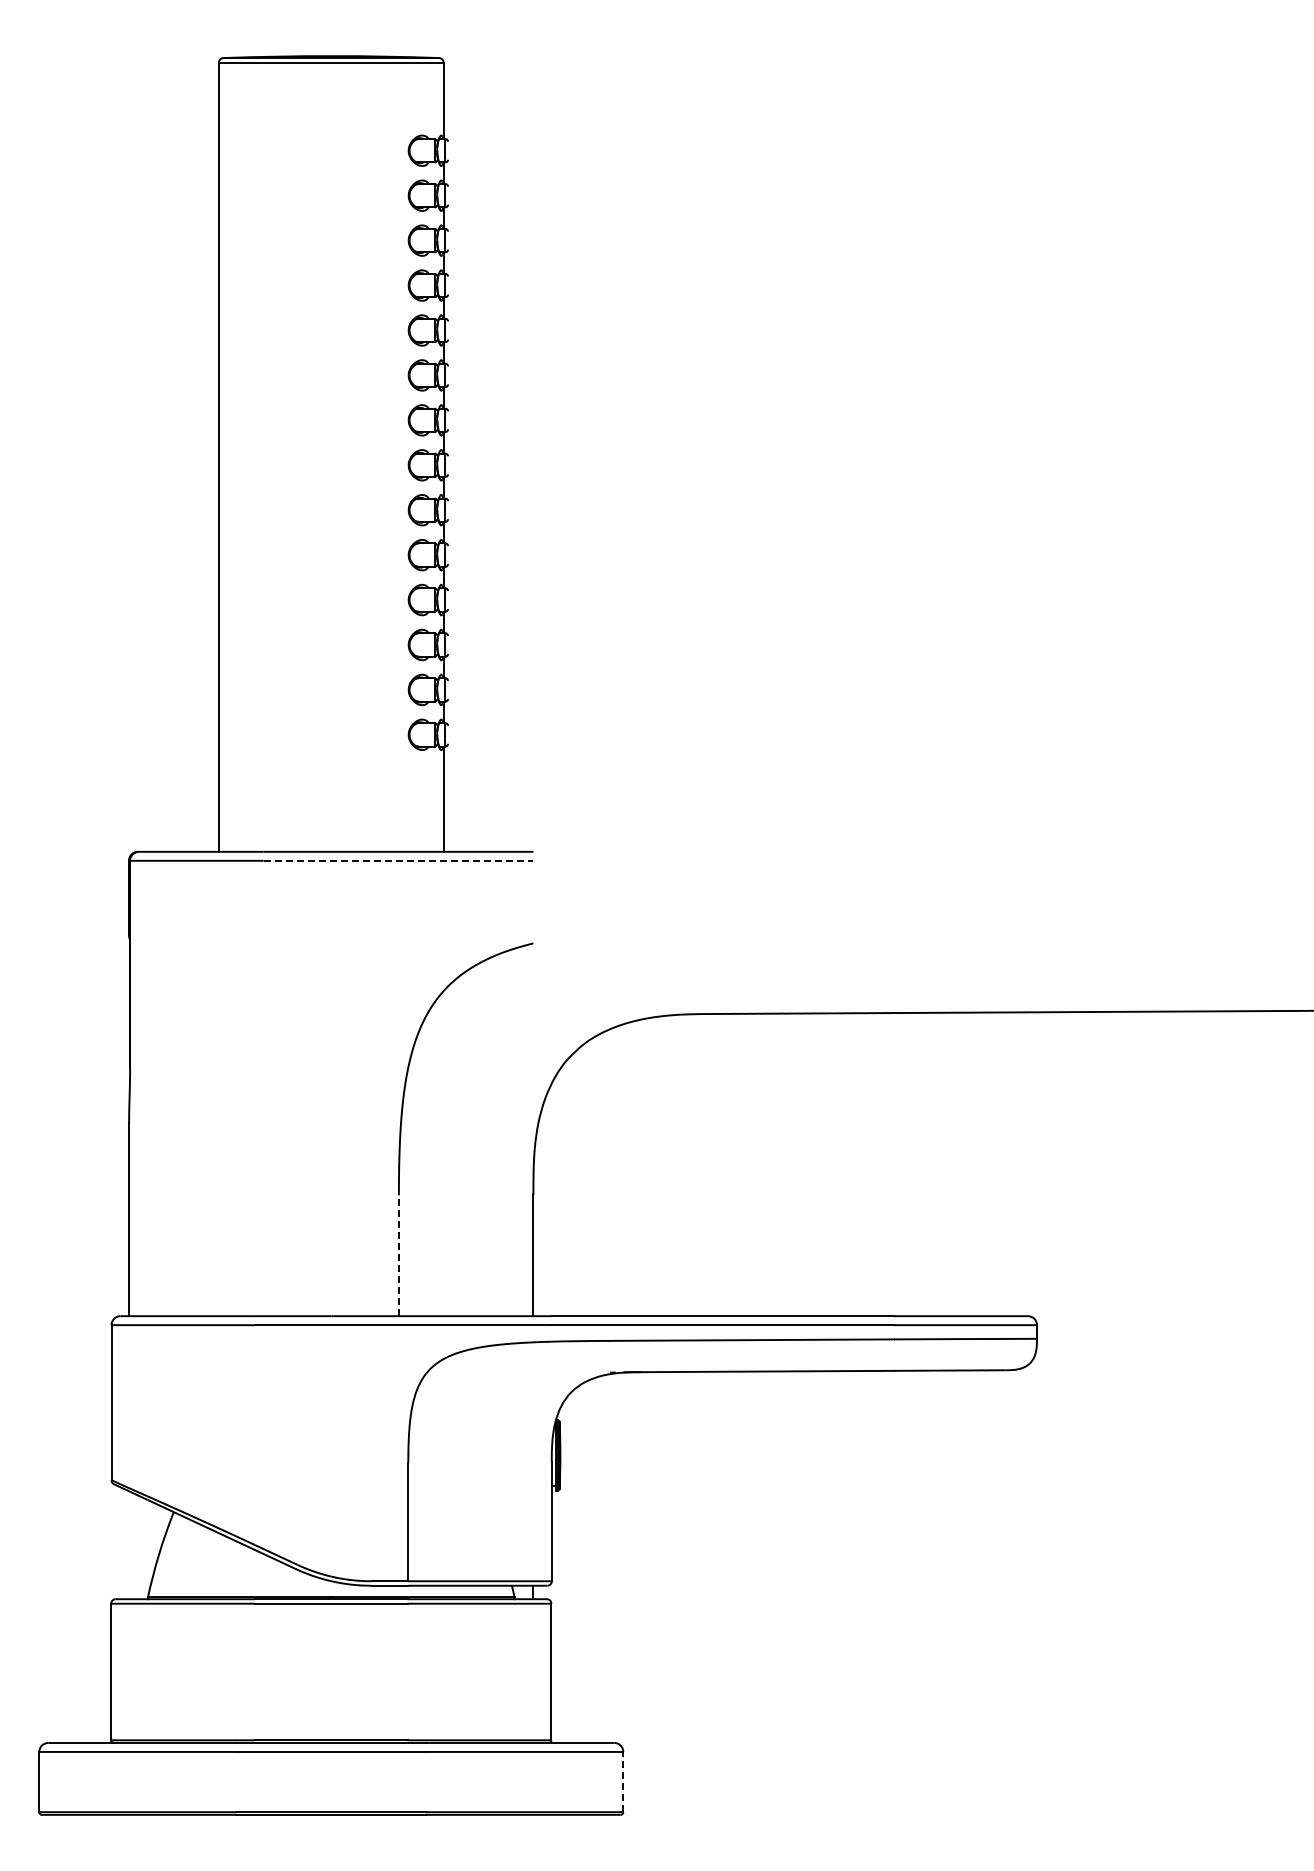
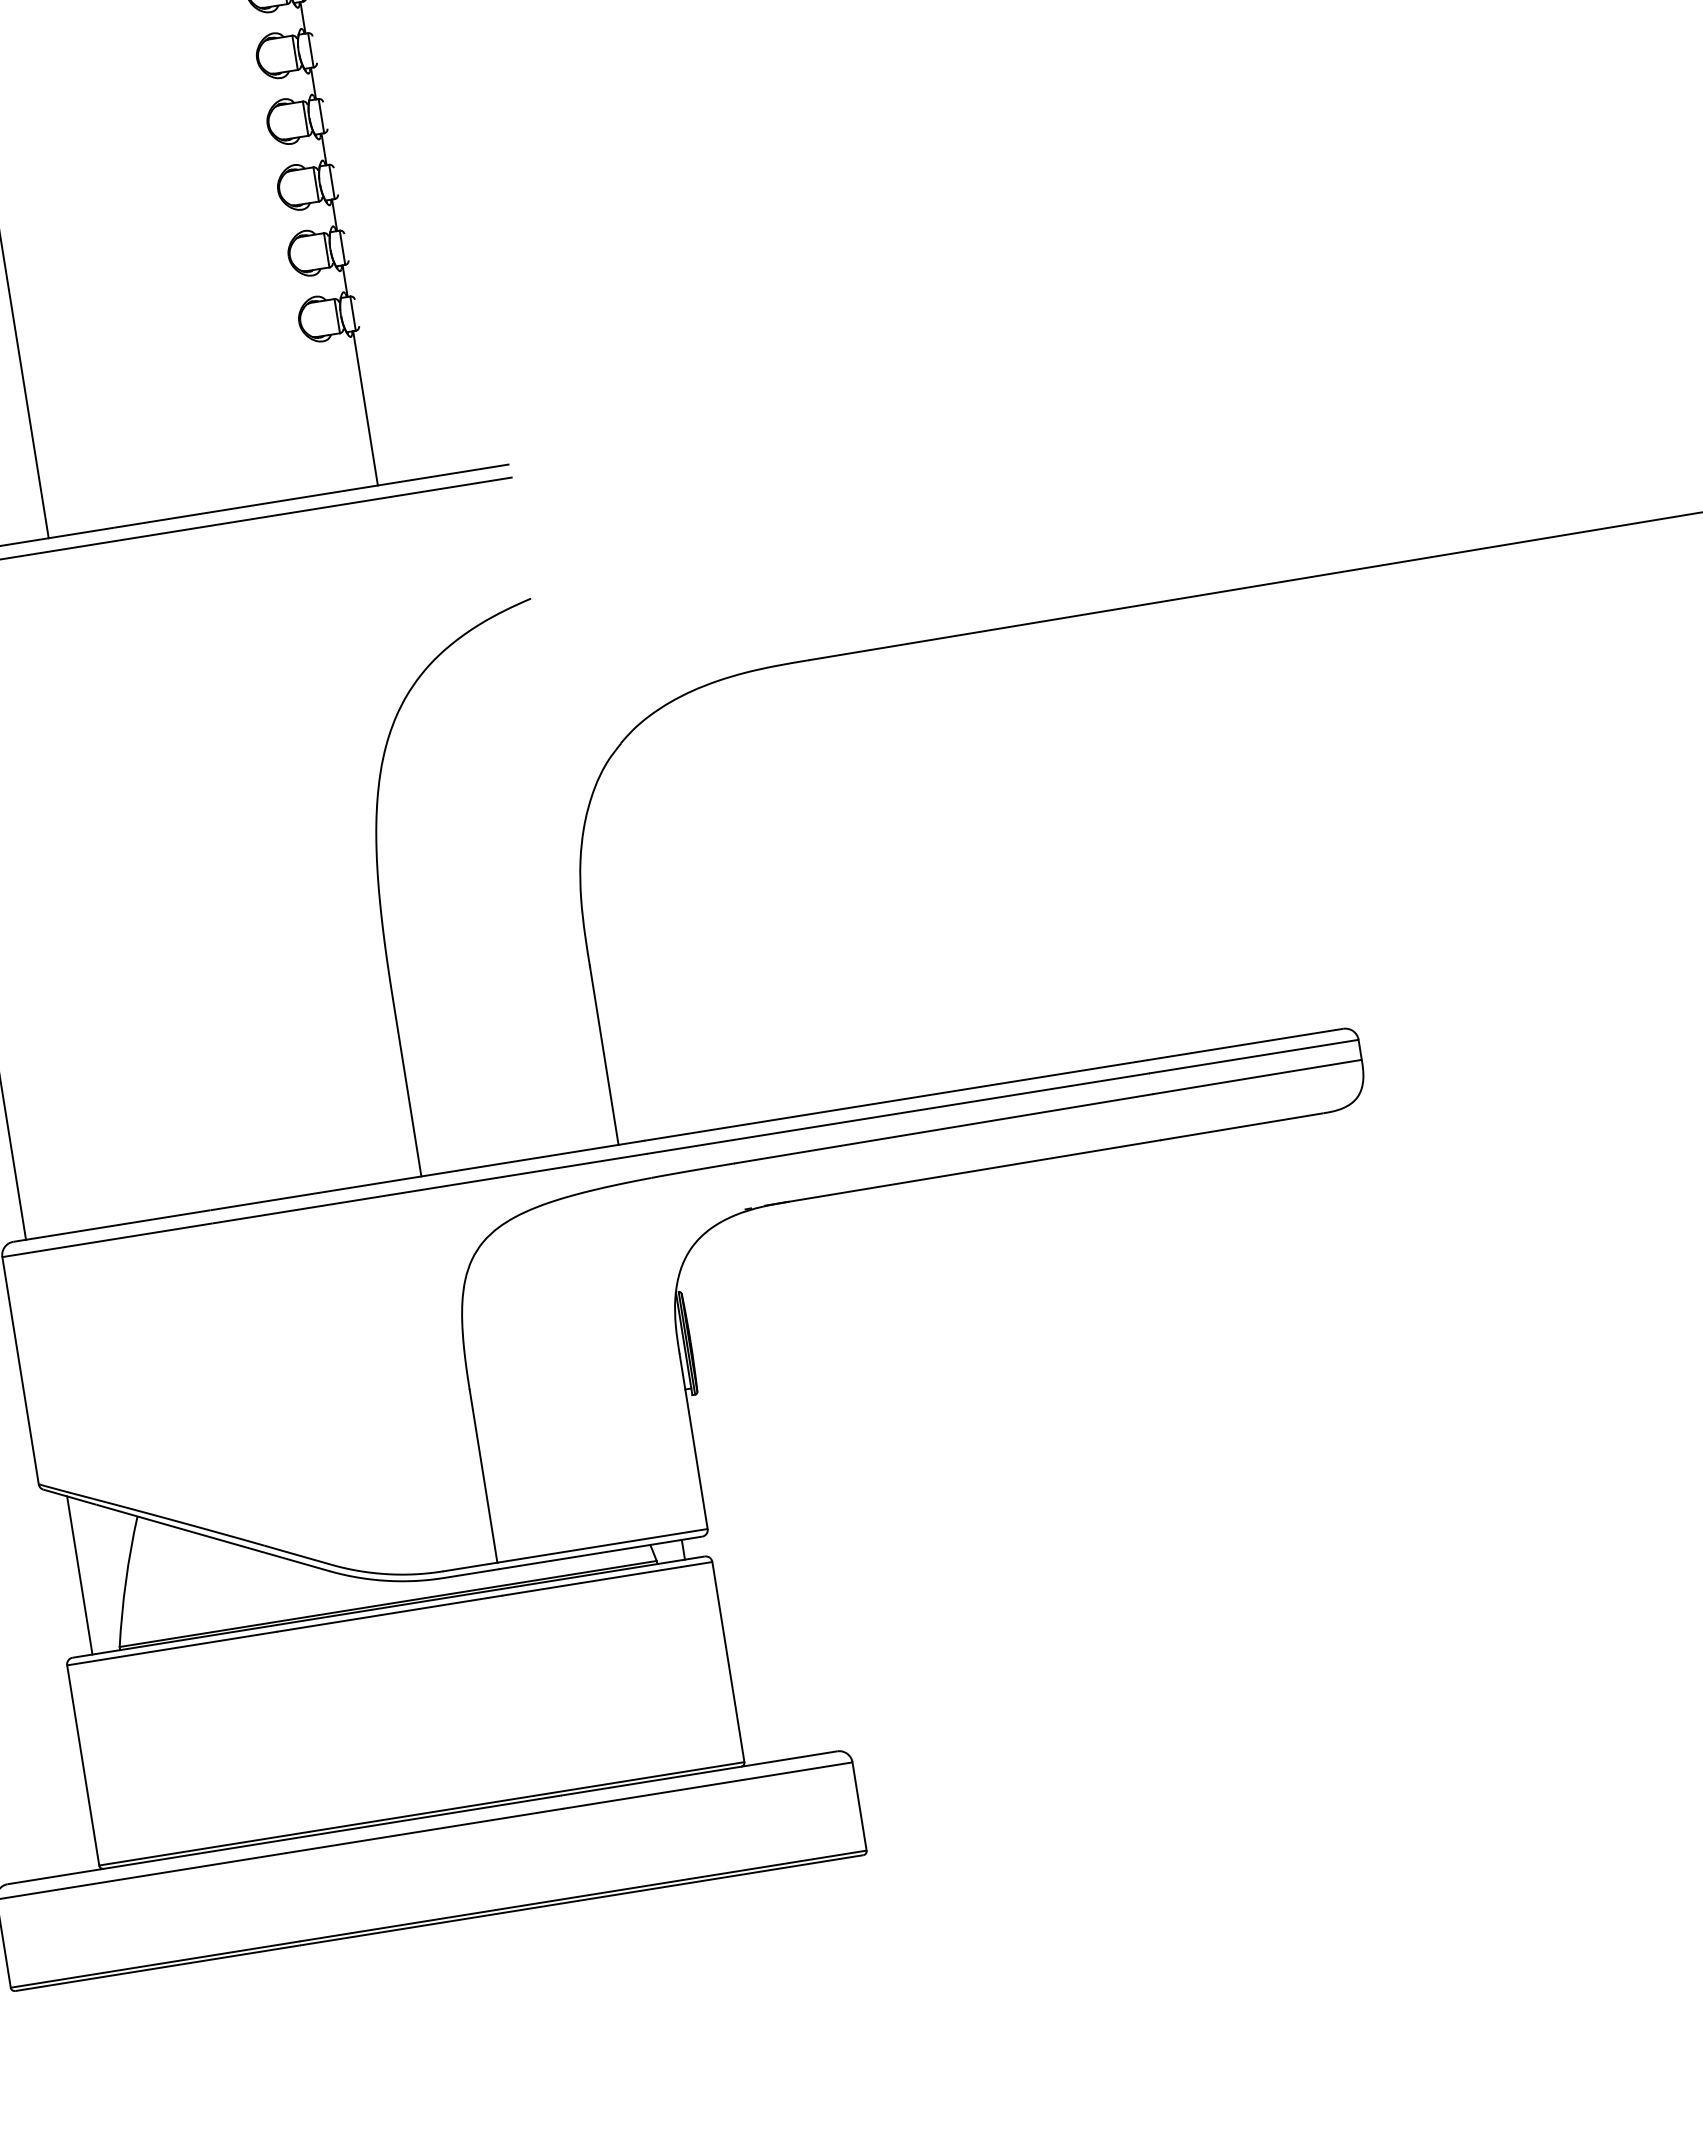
line: (398, 860) -> (313, 508), dashed -> solid
line: (398, 1255) -> (406, 1087), dashed -> solid
line: (129, 1545) -> (80, 1575), added
line: (623, 1781) -> (859, 1805), dashed -> solid

